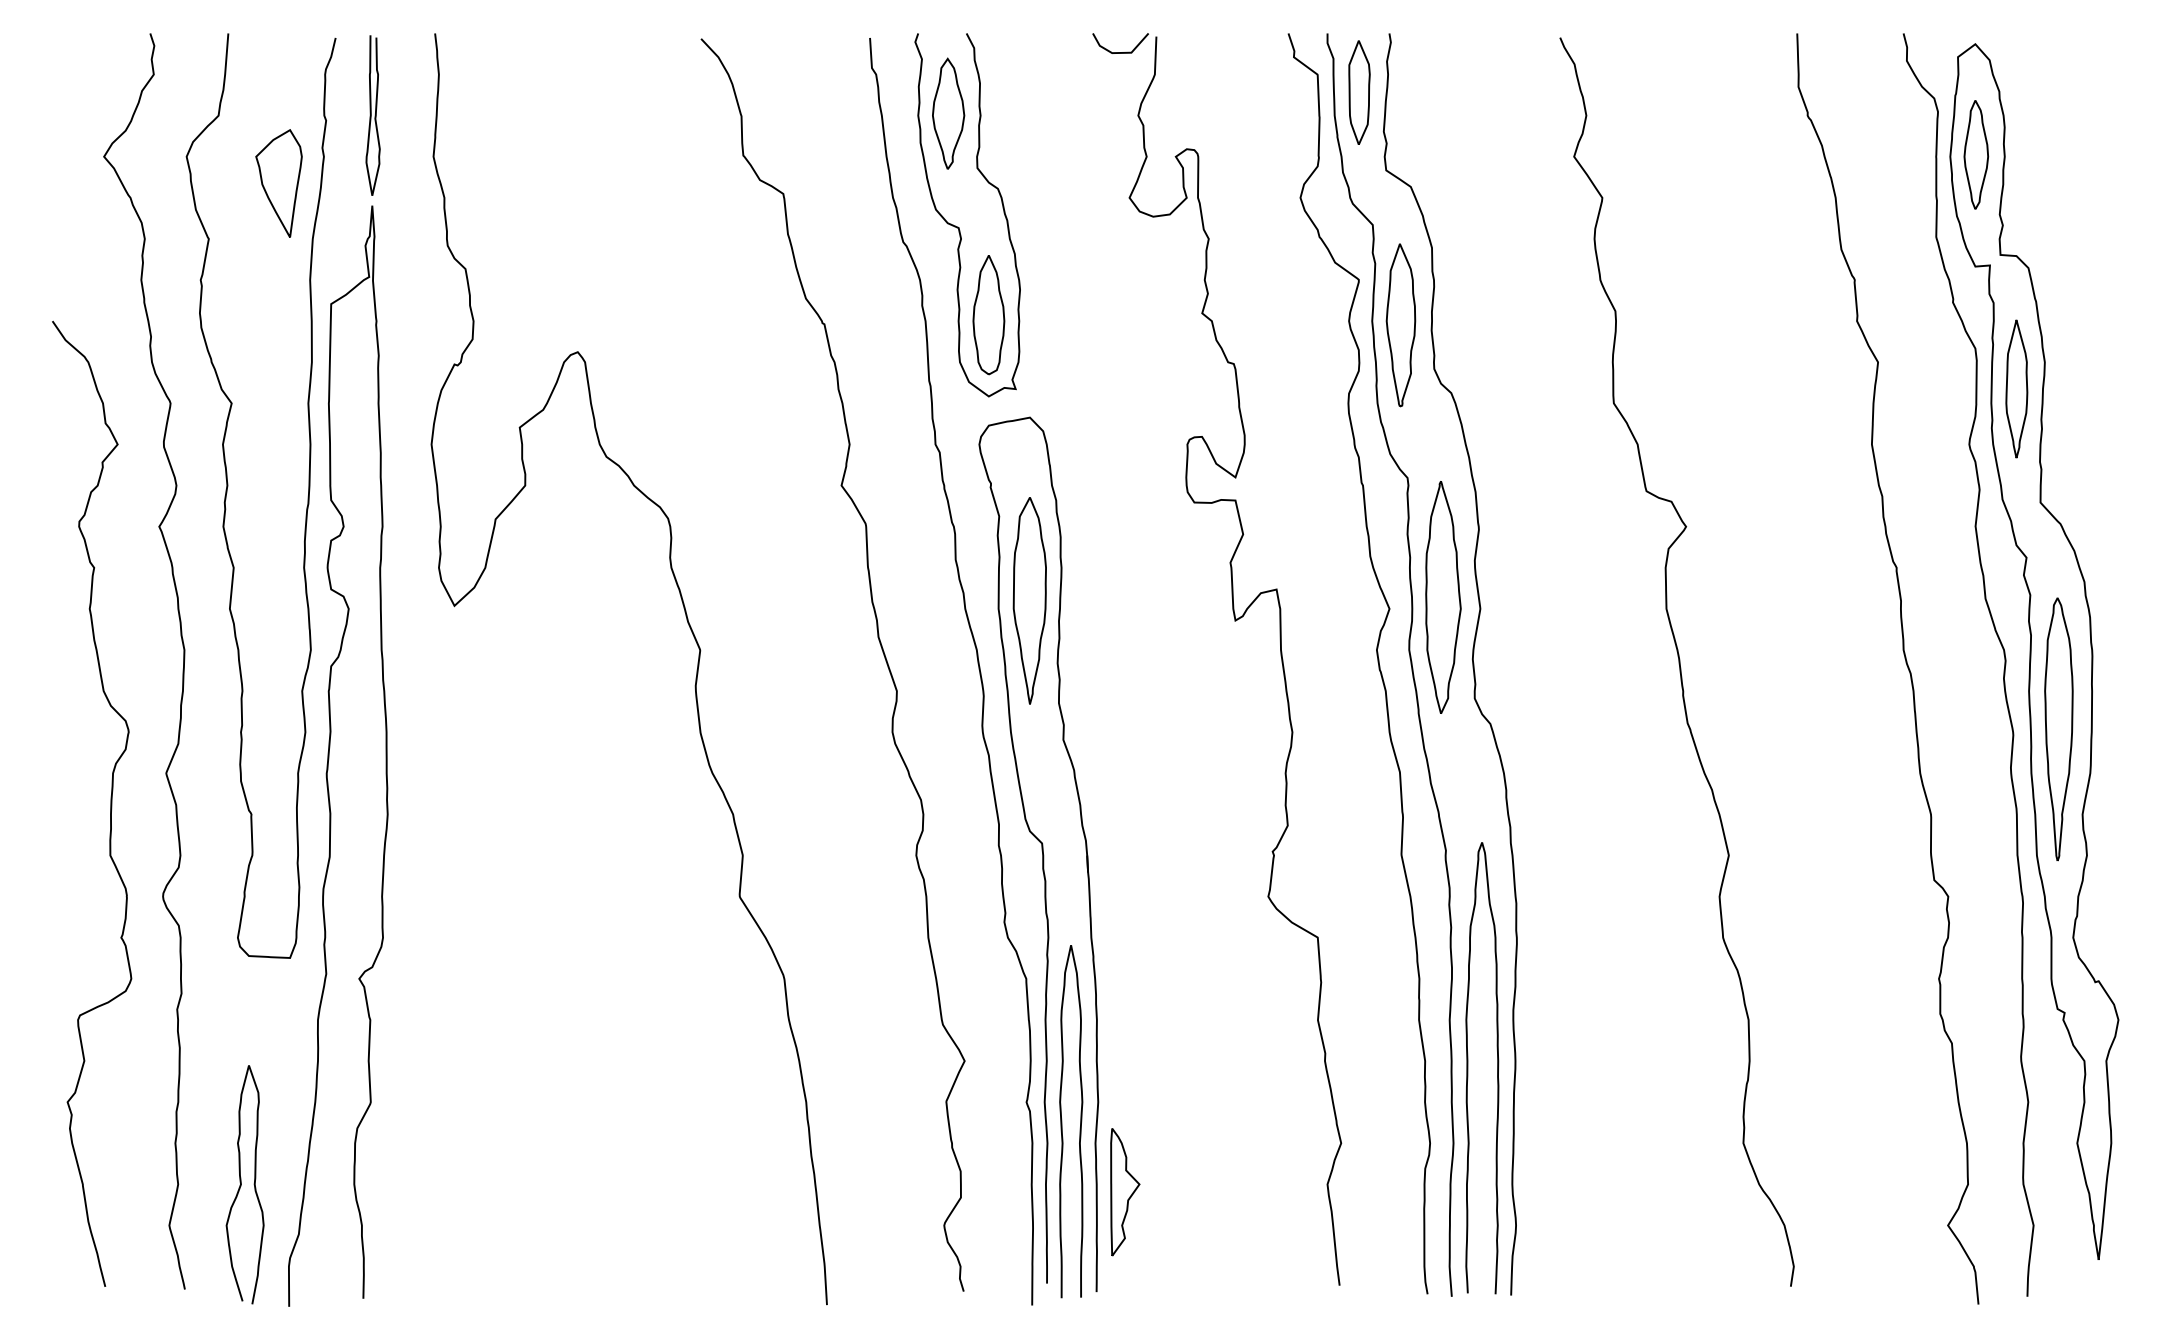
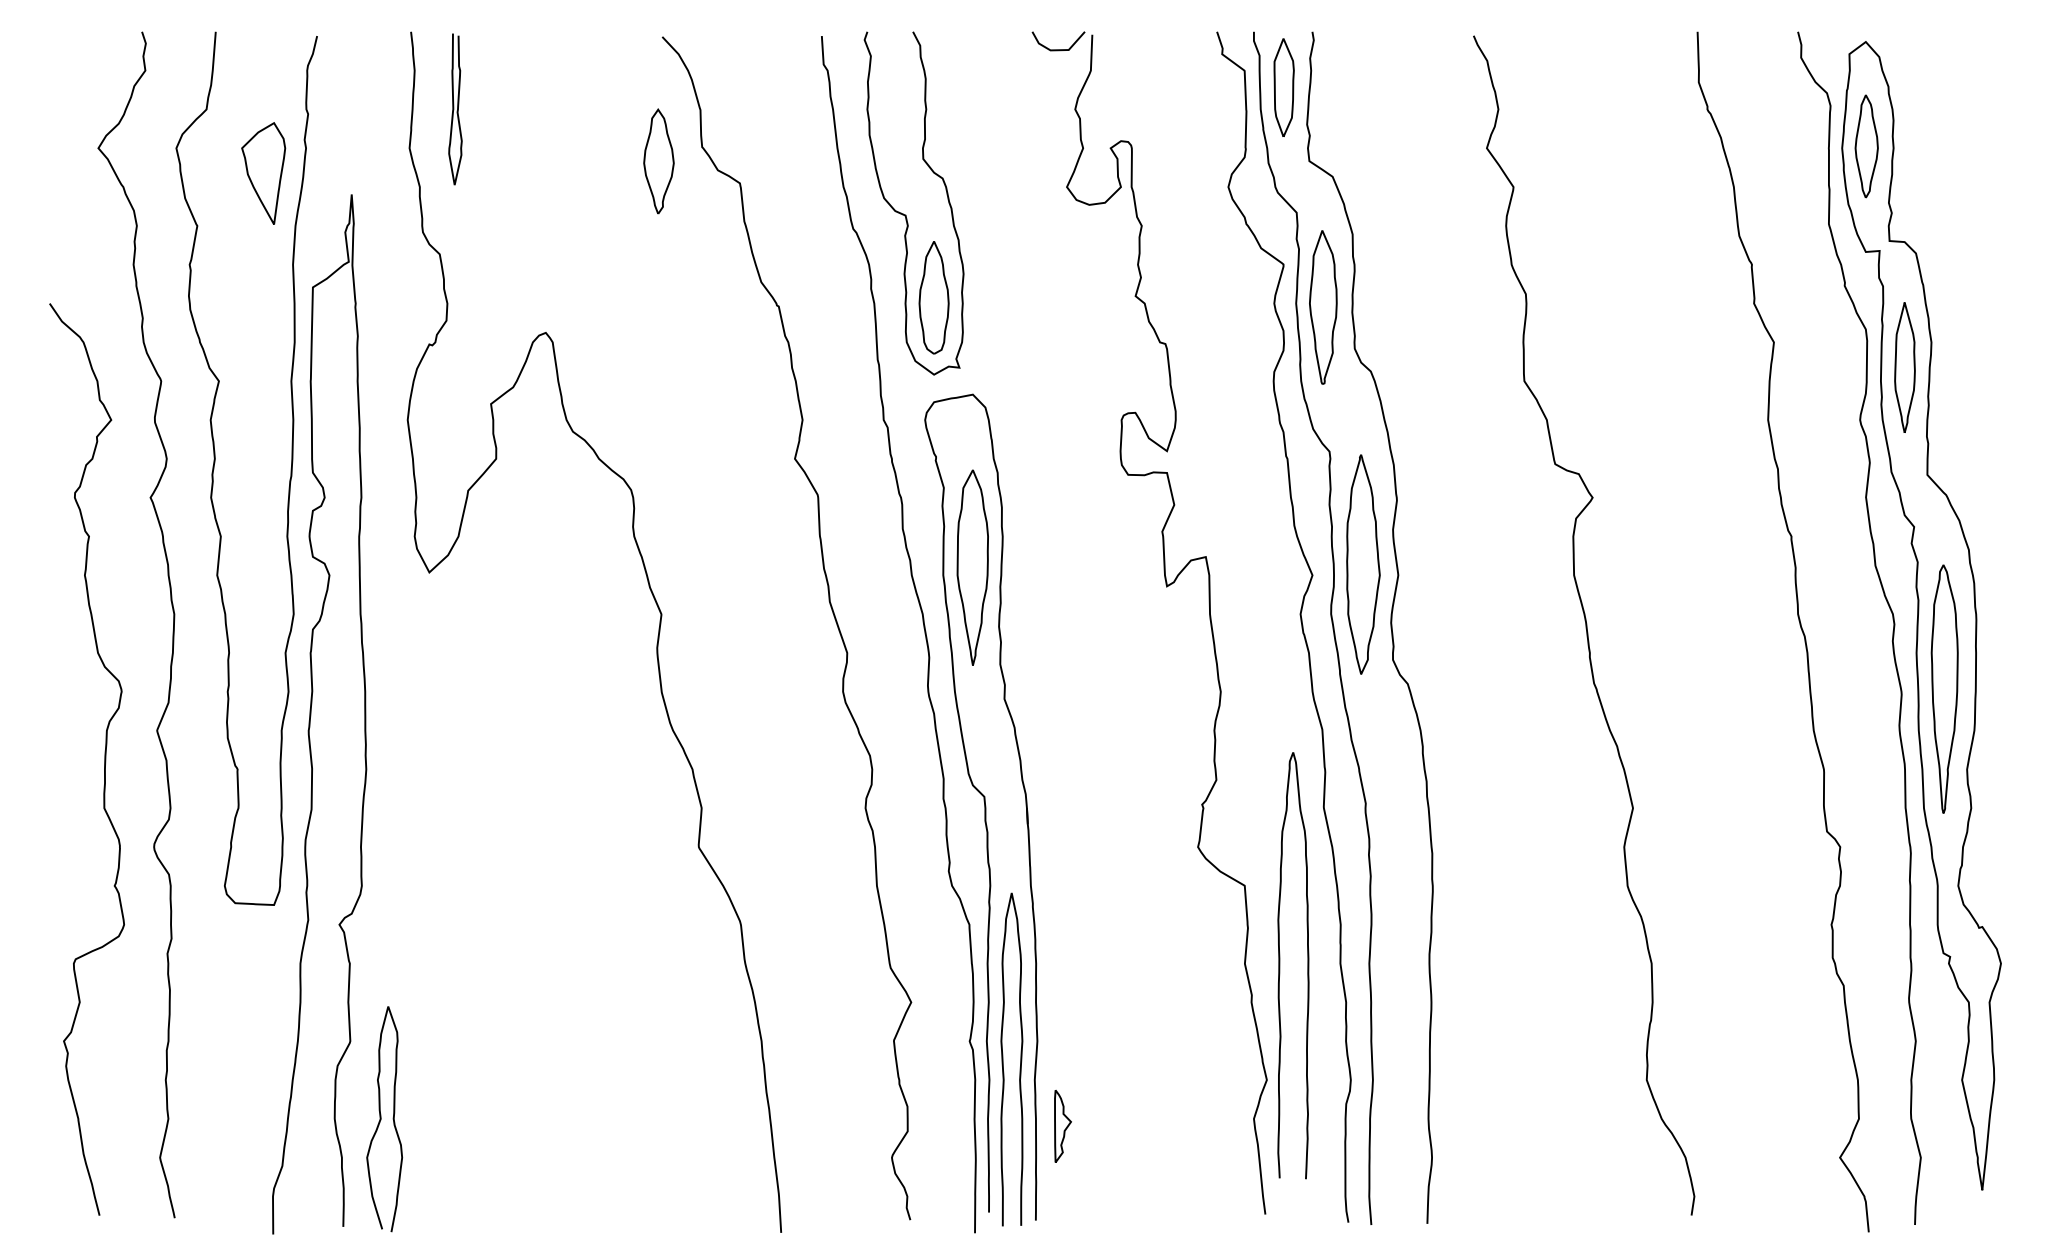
part: (948, 113) -> (658, 161), moved
curve: (371, 115) -> (453, 109), moved
curve: (1468, 1068) -> (1280, 965), moved
curve: (241, 1184) -> (381, 1118), moved
part: (1125, 1192) -> (1063, 1126), size x0.6

